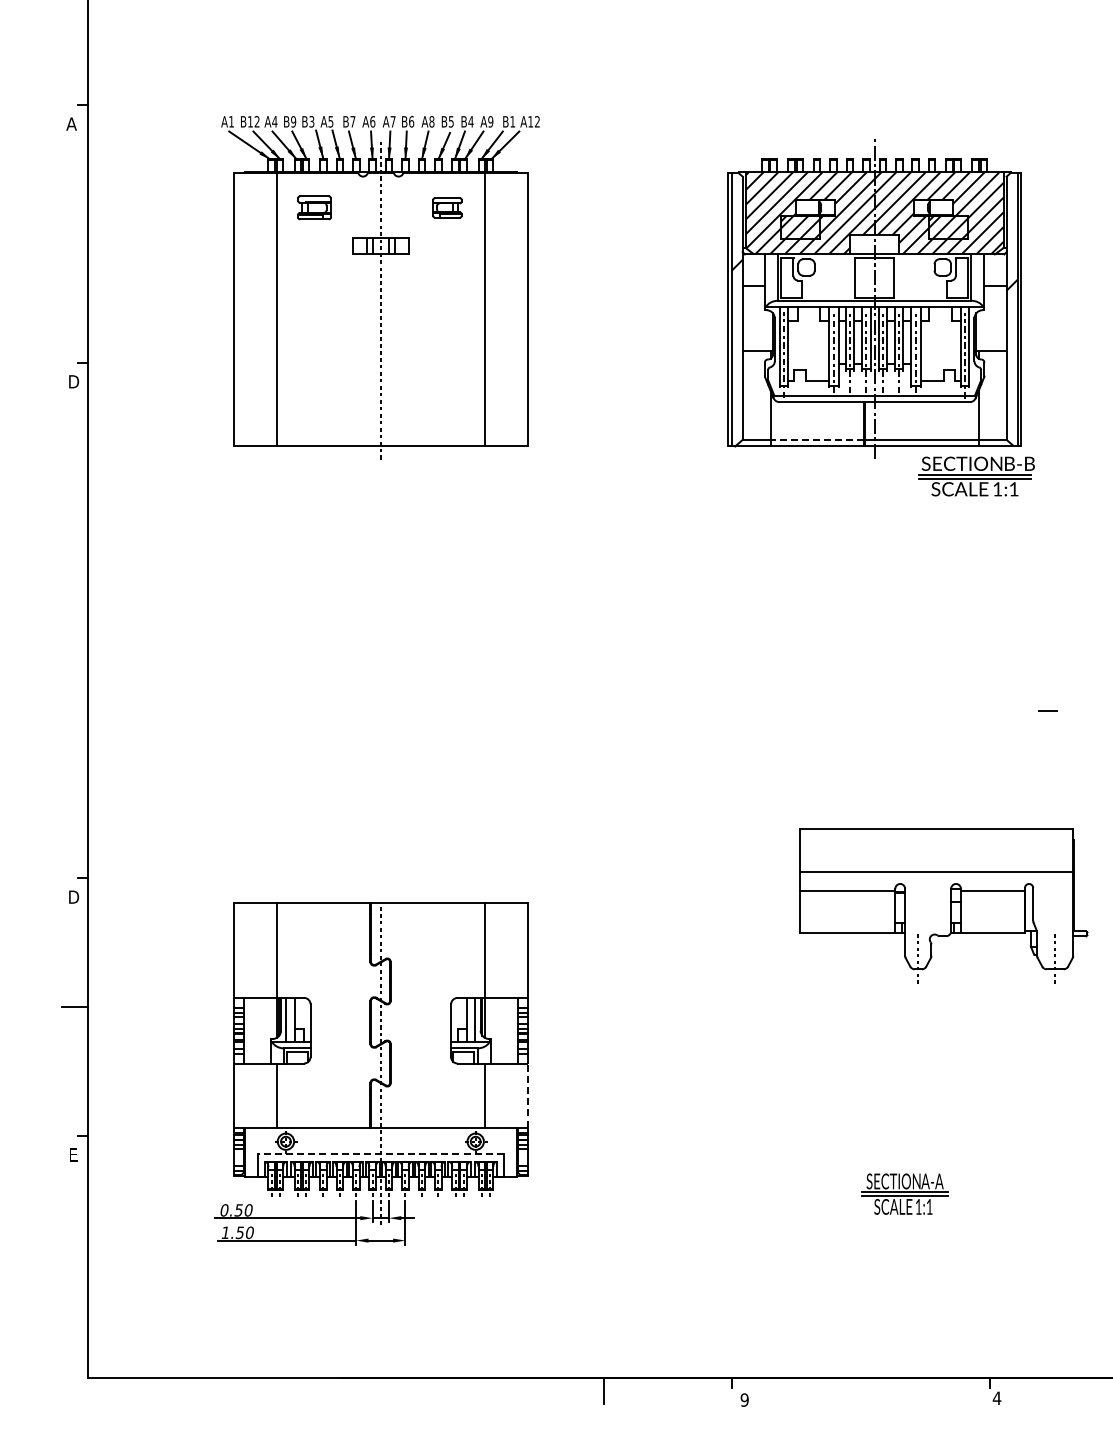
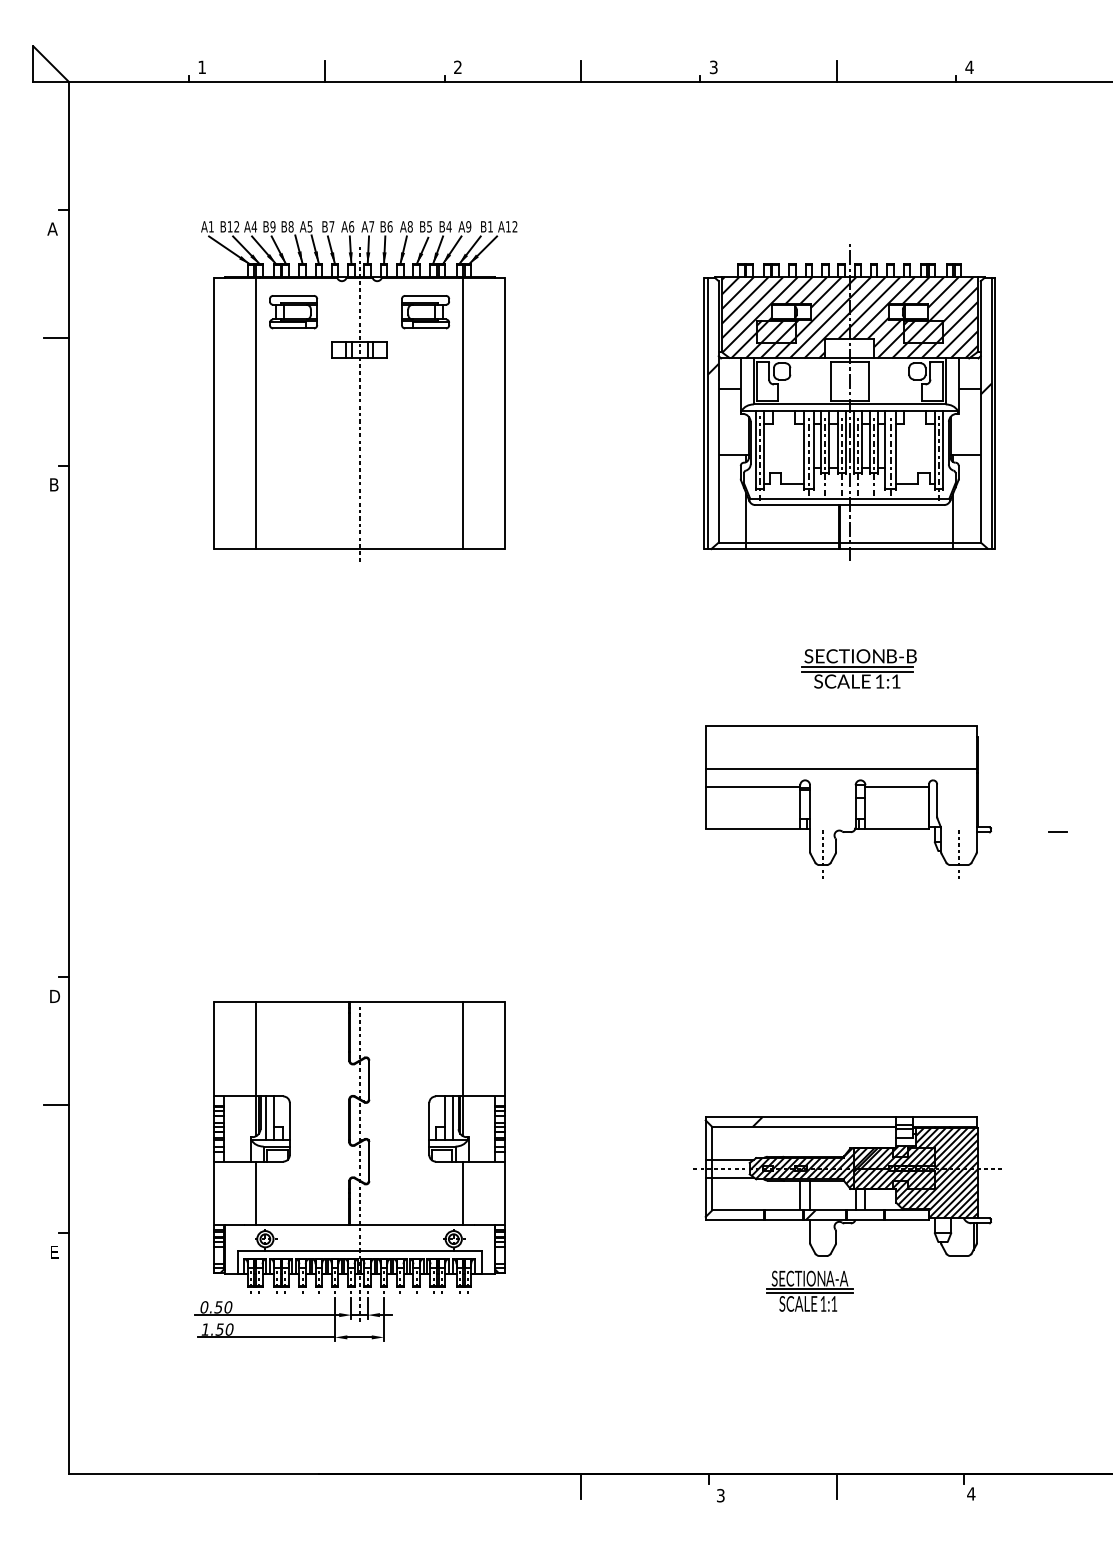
text: (311, 121) -> (290, 226), B3 -> B8
part: (314, 208) -> (293, 312), size x1.43
part: (447, 208) -> (425, 312), size x1.67
line: (75, 233) -> (56, 337), added
text: (74, 382) -> (55, 485), D -> B
line: (816, 439) -> (792, 542), dashed -> solid
part: (976, 476) -> (858, 668), moved
line: (1047, 709) -> (1057, 831), moved
part: (943, 905) -> (848, 801), moved
part: (872, 1088) -> (847, 1186), added
line: (527, 1095) -> (505, 1193), dashed -> solid
line: (380, 1154) -> (359, 1251), dashed -> solid
part: (904, 1193) -> (809, 1290), moved
line: (861, 1390) -> (836, 1486), added
text: (744, 1399) -> (720, 1495), 9 -> 3

